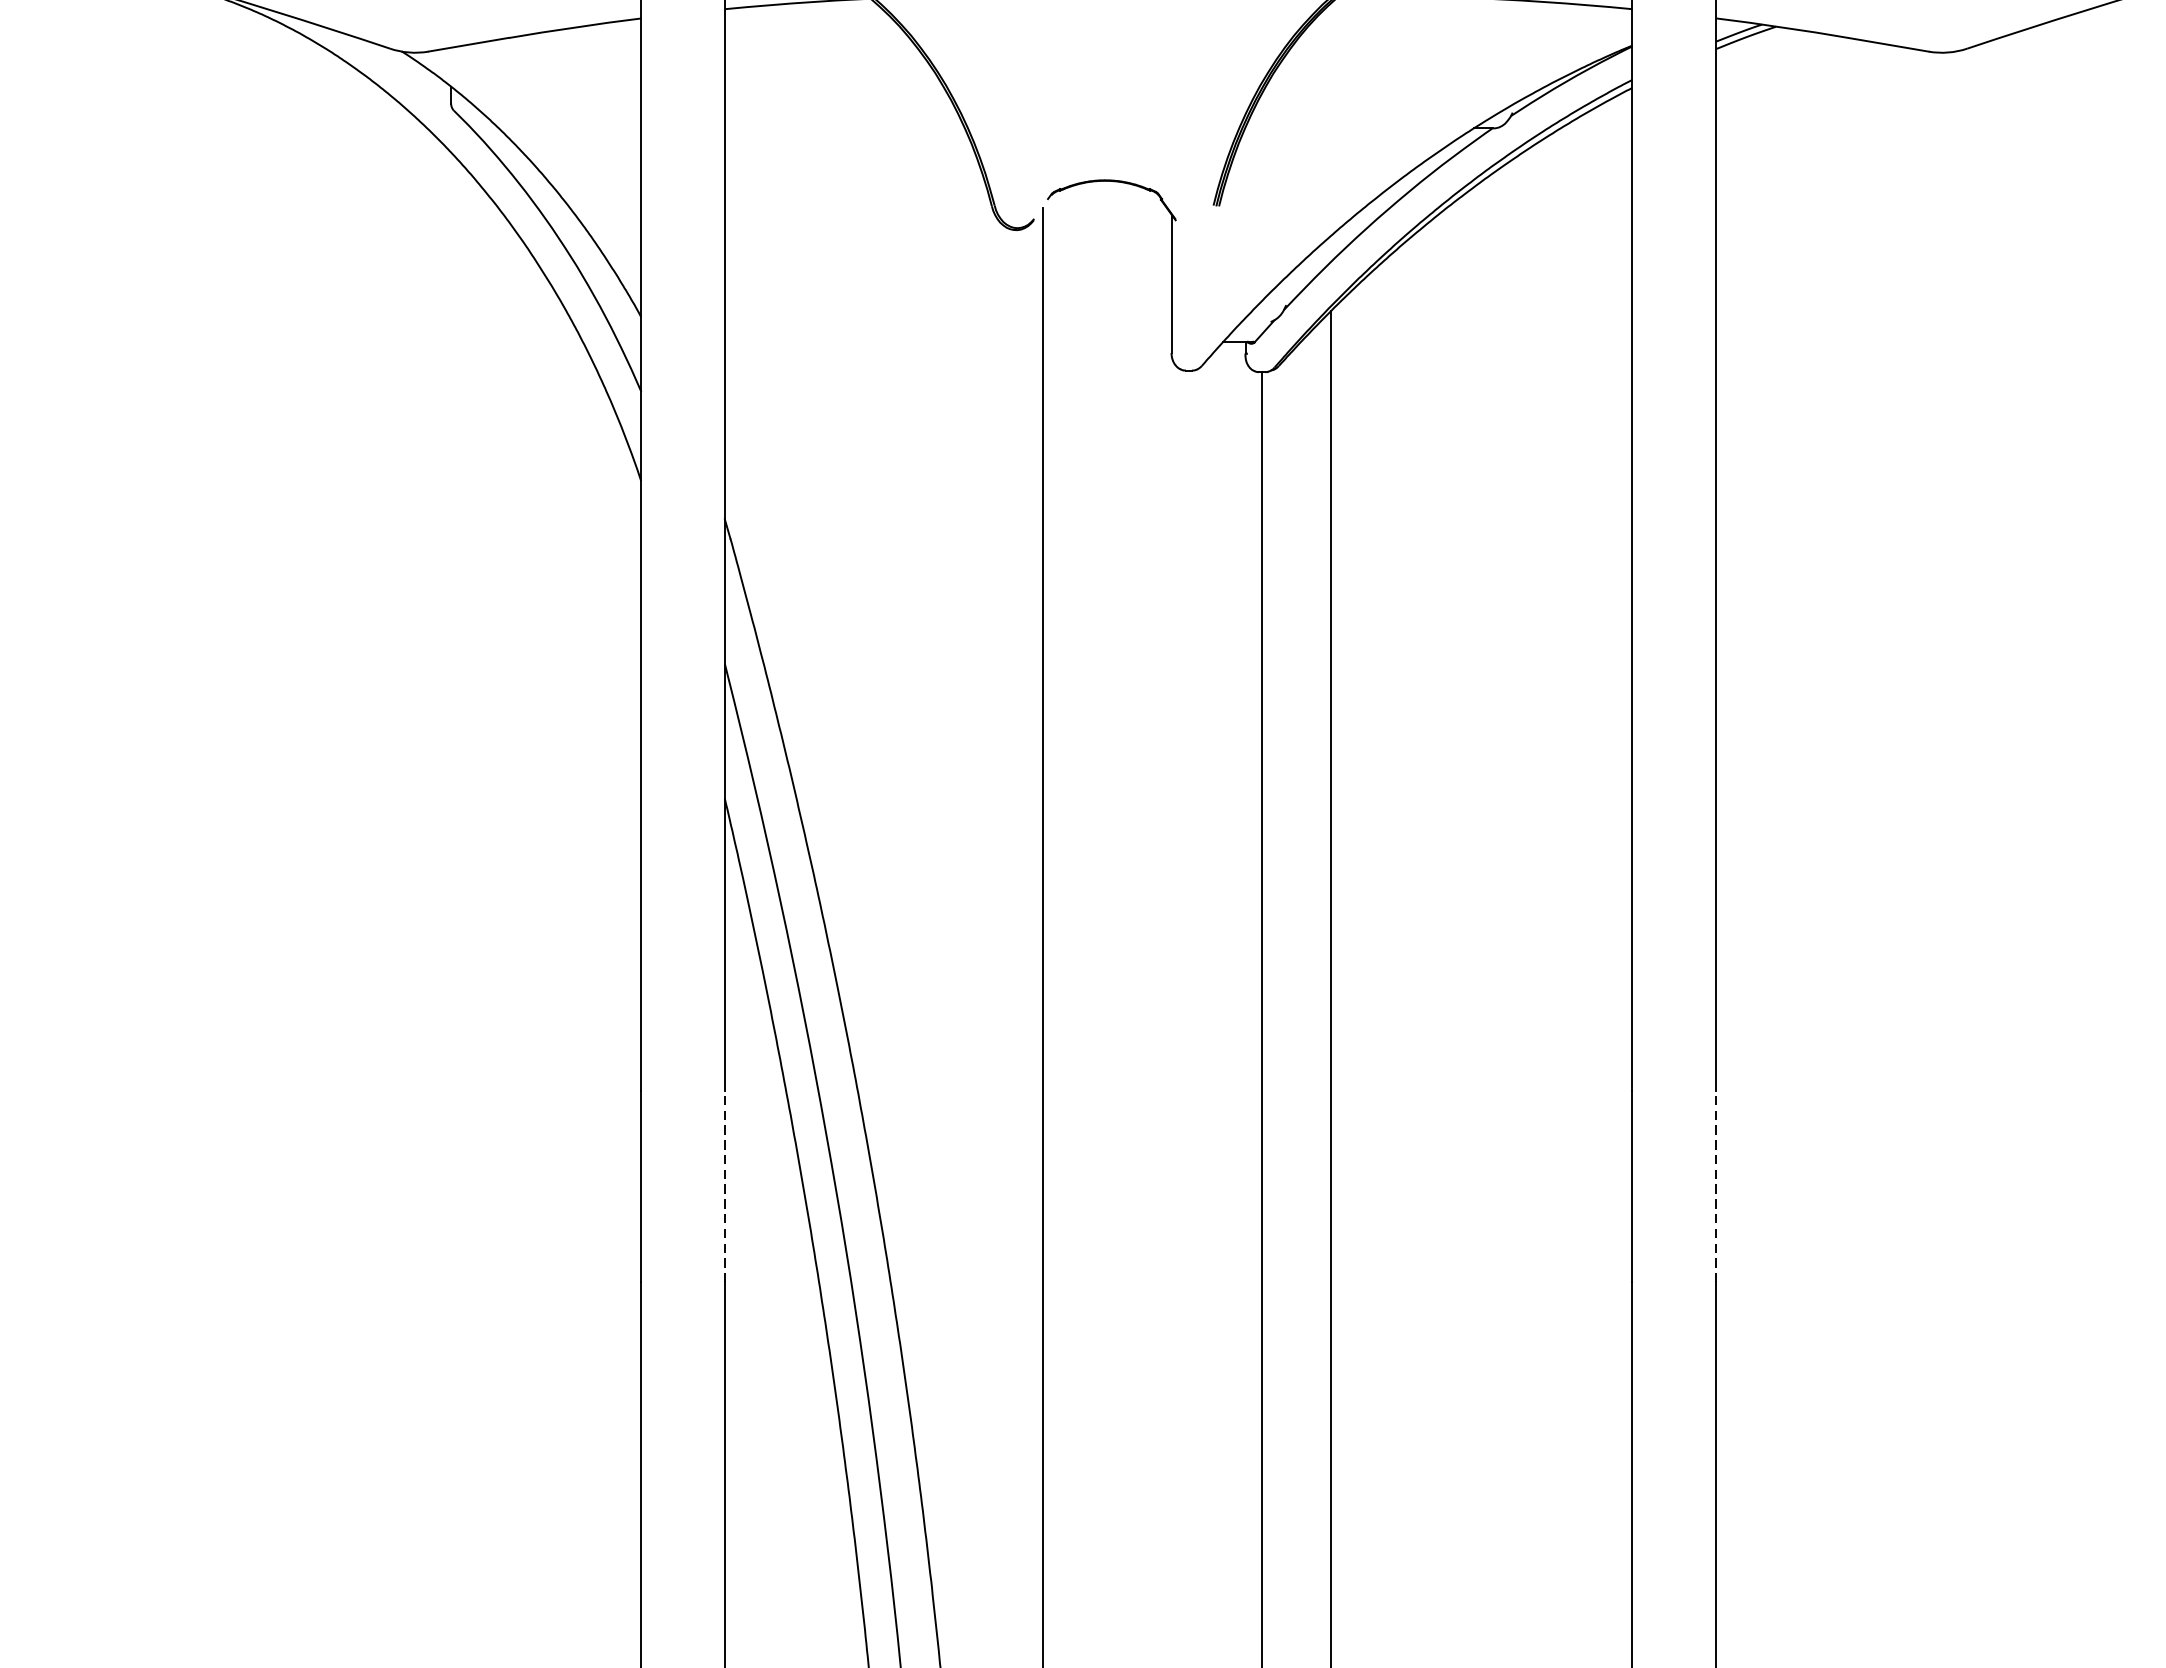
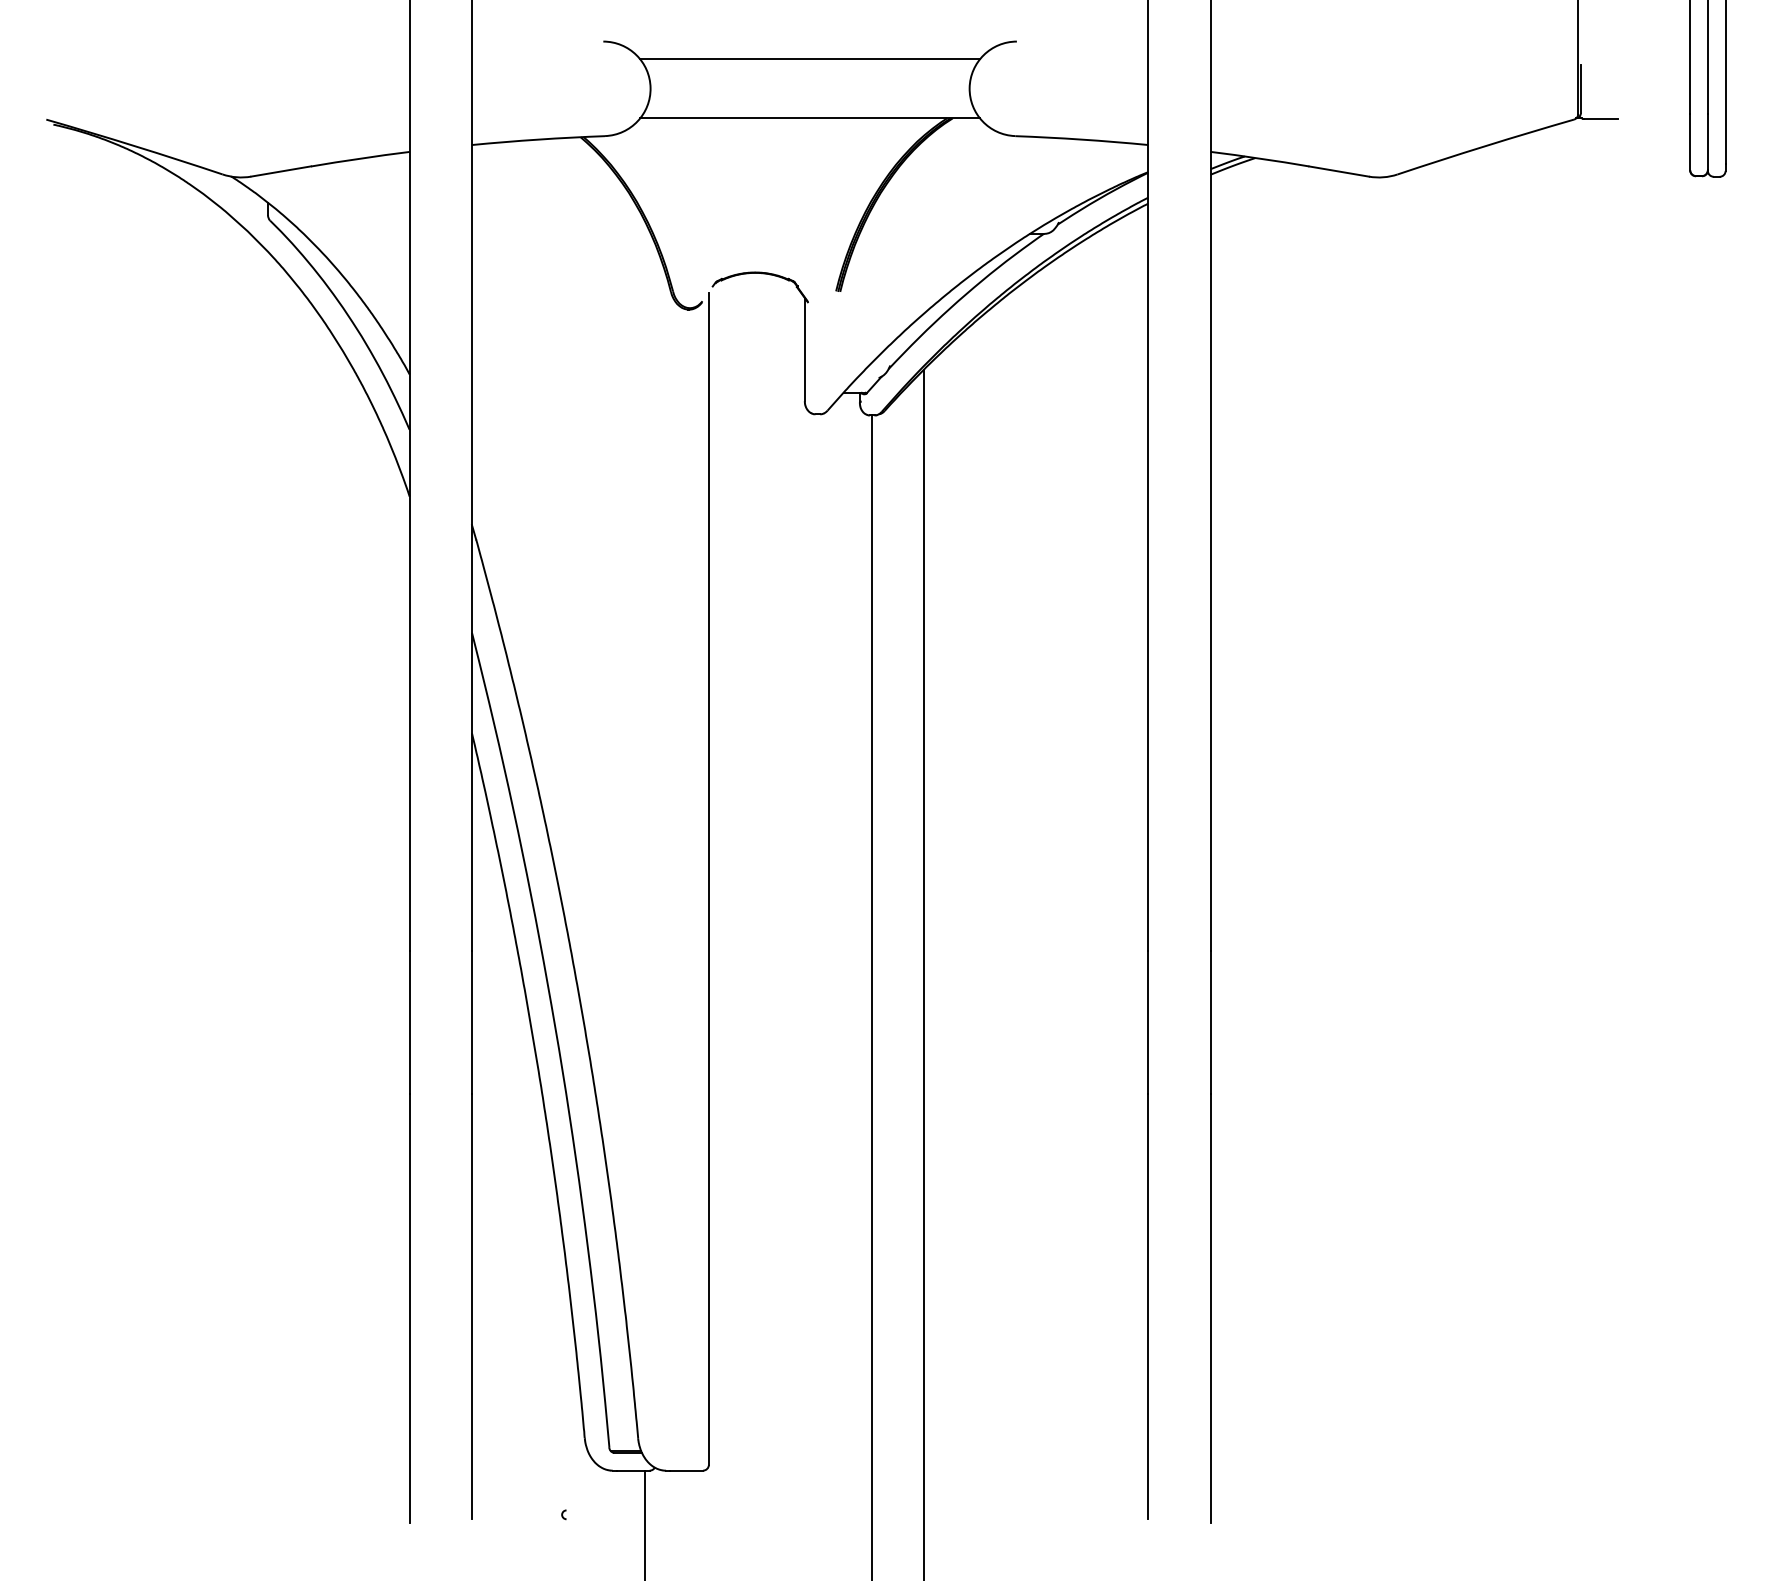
line: (725, 1185) -> (472, 1021), dashed -> solid
line: (1716, 1185) -> (1210, 1021), dashed -> solid

